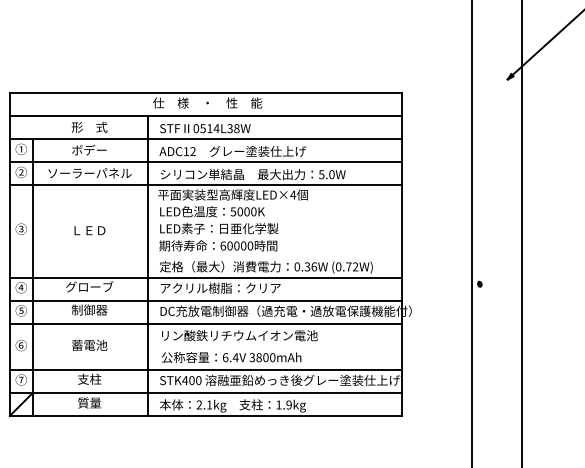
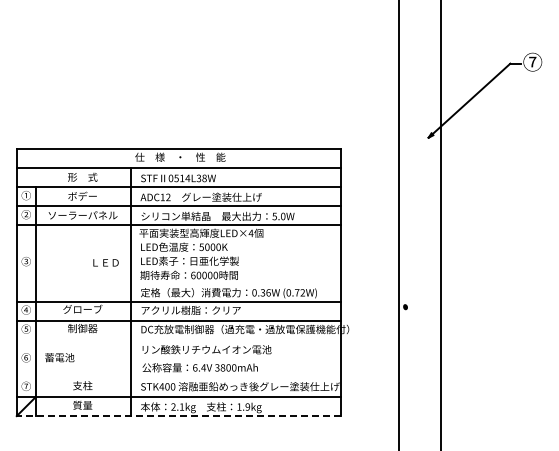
text: (89, 230) -> (105, 262), moved
line: (205, 323) -> (178, 339), removed
text: (89, 345) -> (59, 357), moved
line: (205, 369) -> (178, 377), removed
line: (205, 416) -> (178, 416), solid -> dashed

